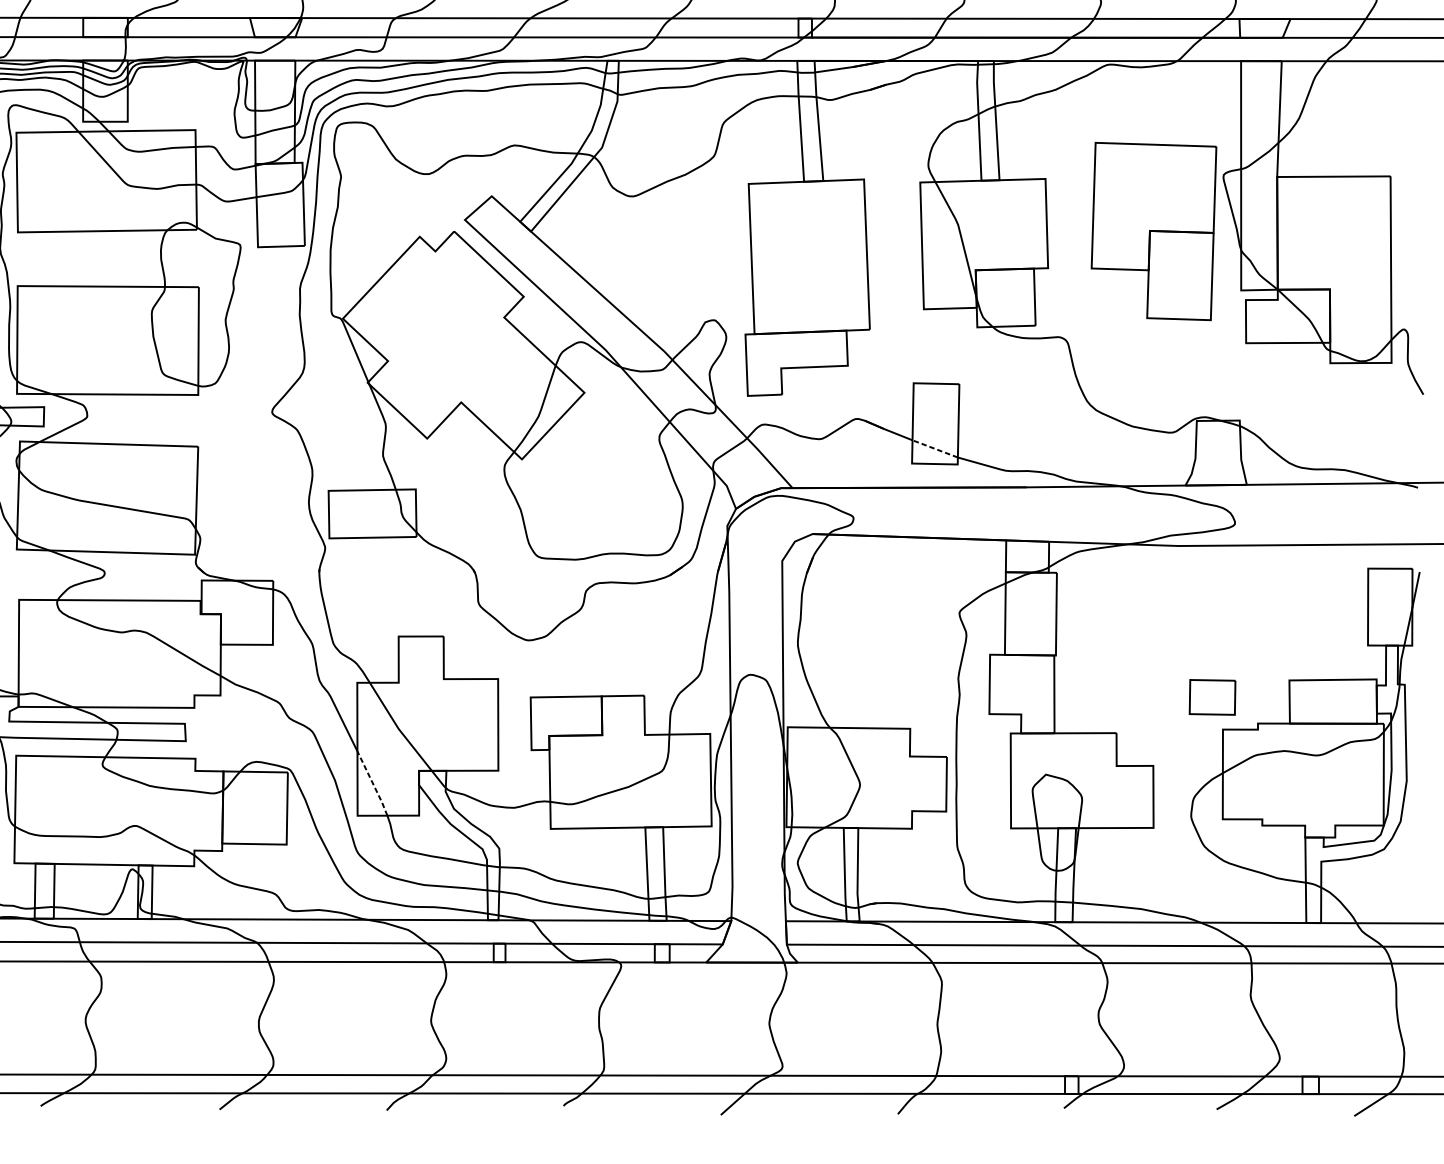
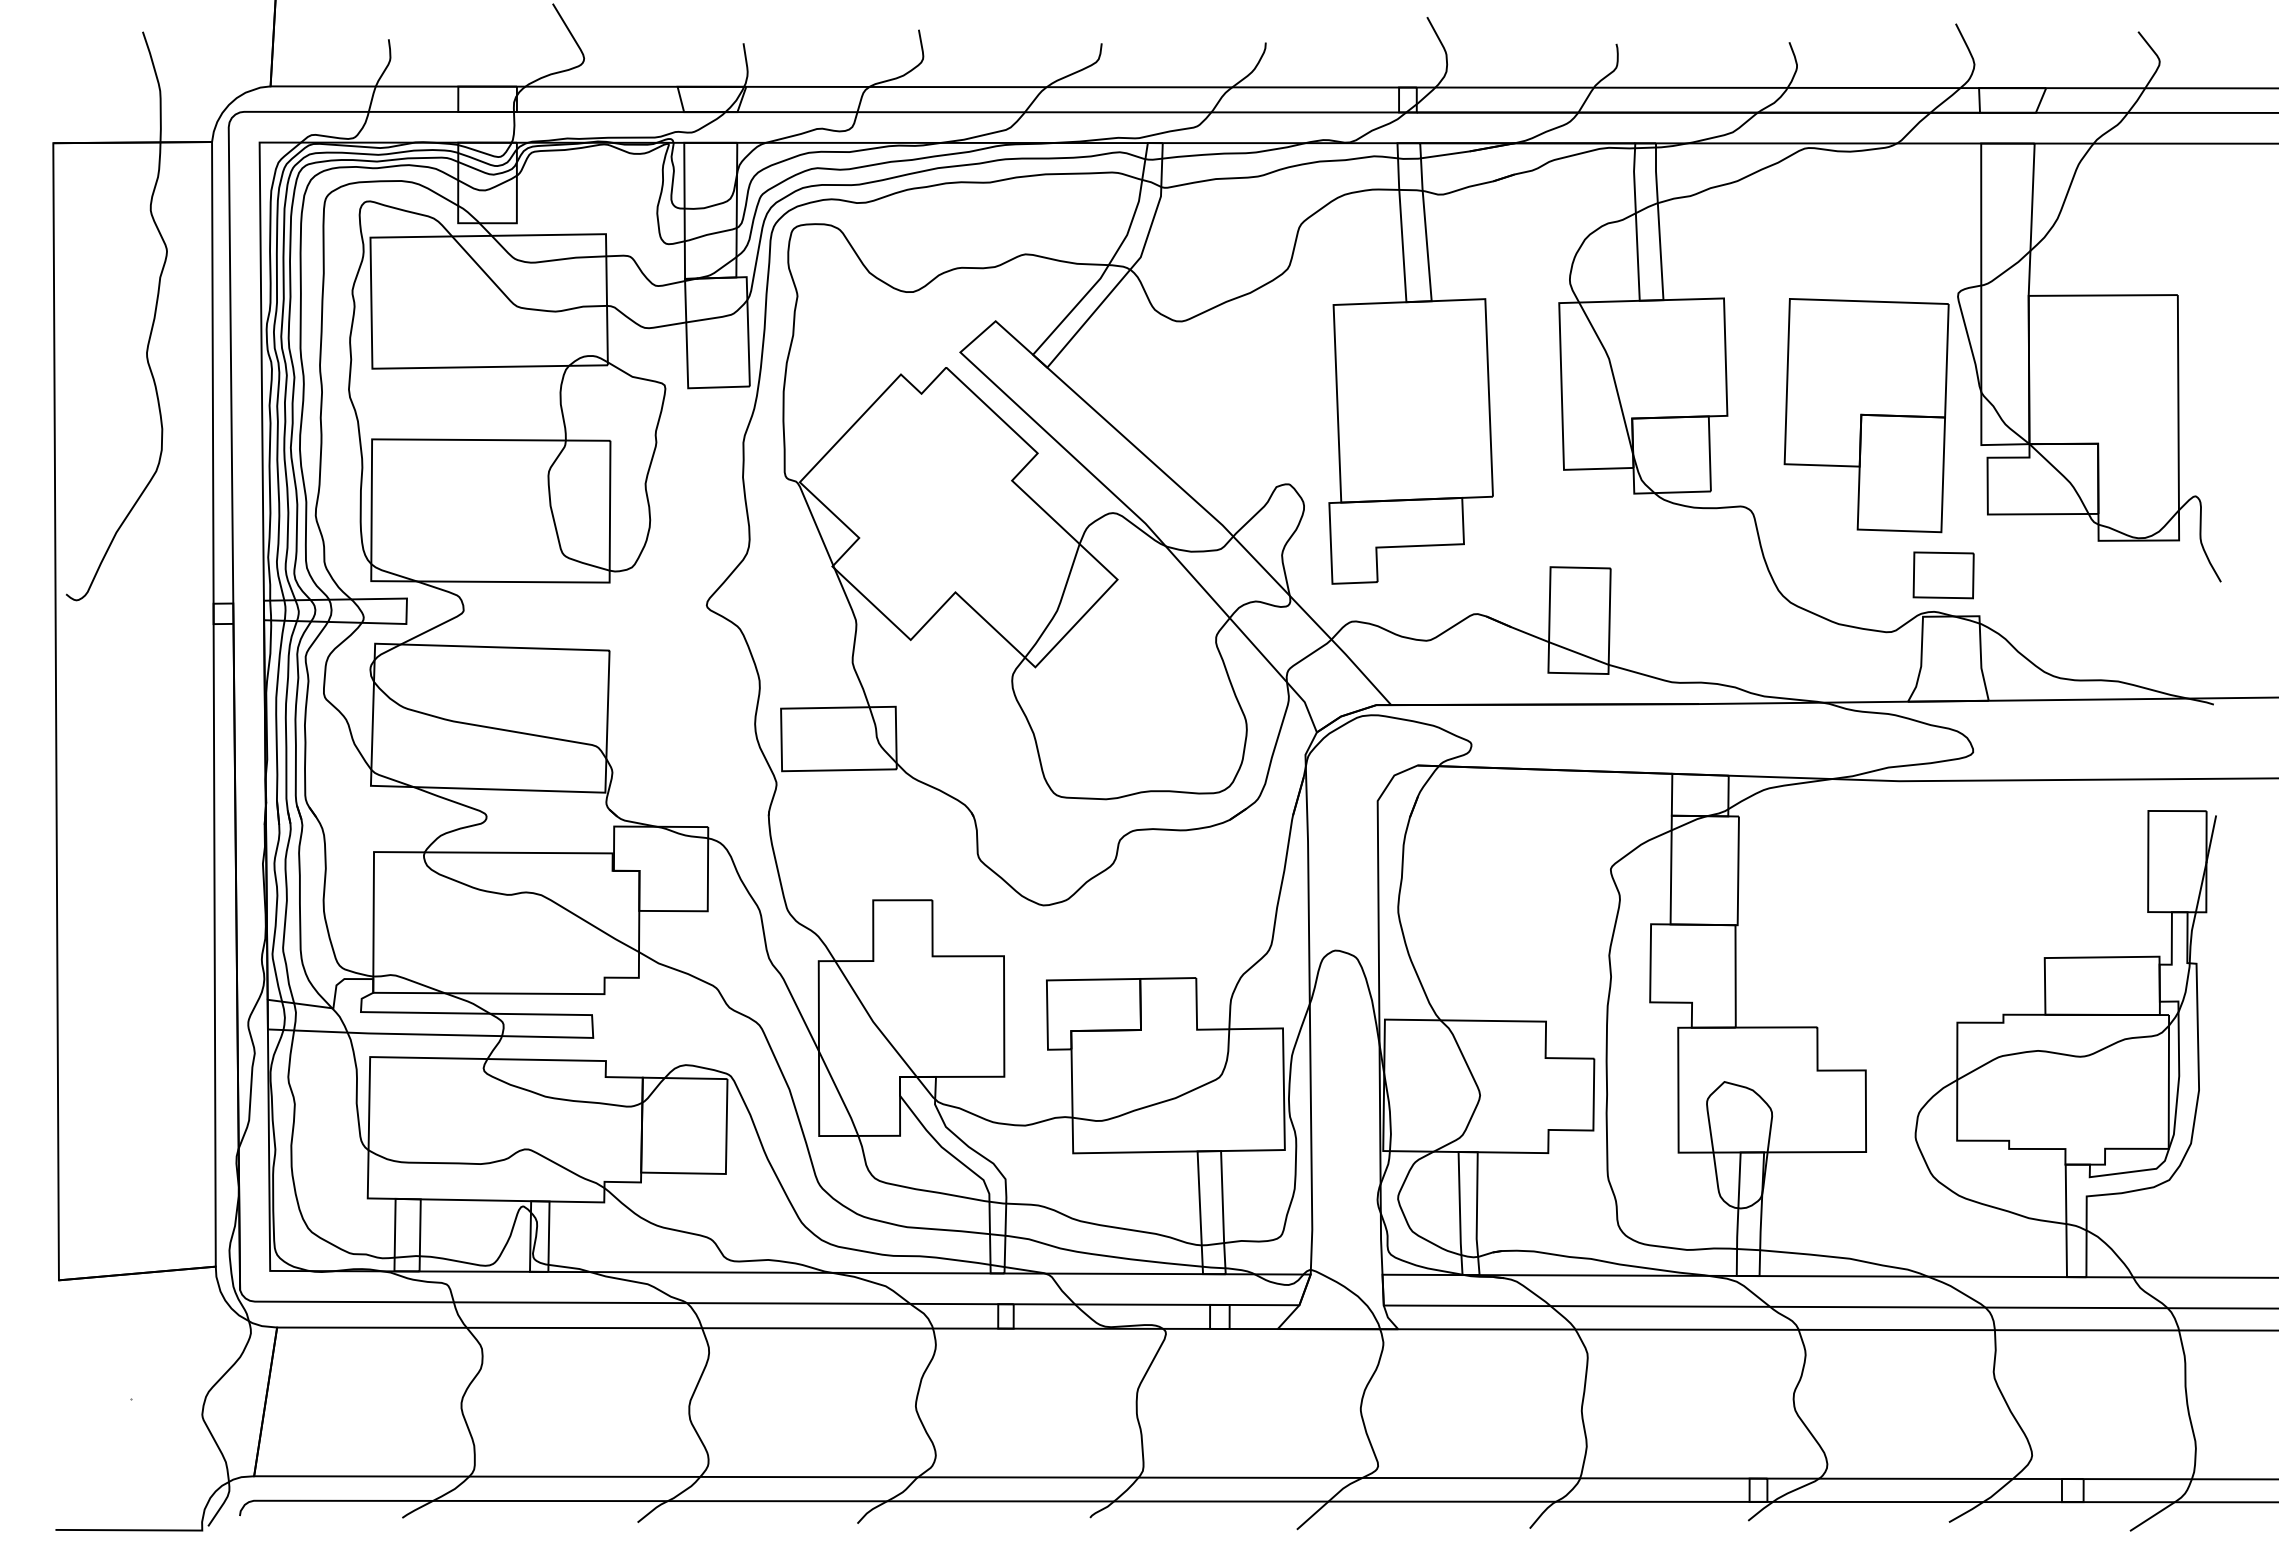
part: (1153, 231) -> (1866, 415), moved
line: (934, 448) -> (1578, 653), dashed -> solid
part: (1212, 697) -> (1943, 575), moved
line: (373, 784) -> (839, 1094), dashed -> solid

